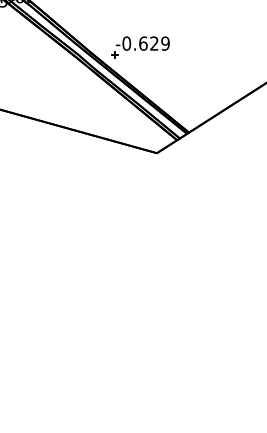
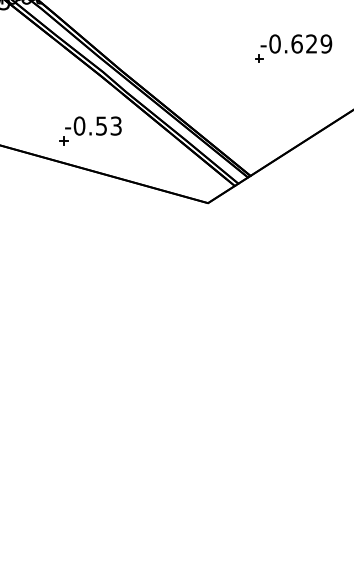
part: (140, 47) -> (293, 48), moved
part: (68, 98) -> (90, 130), added

